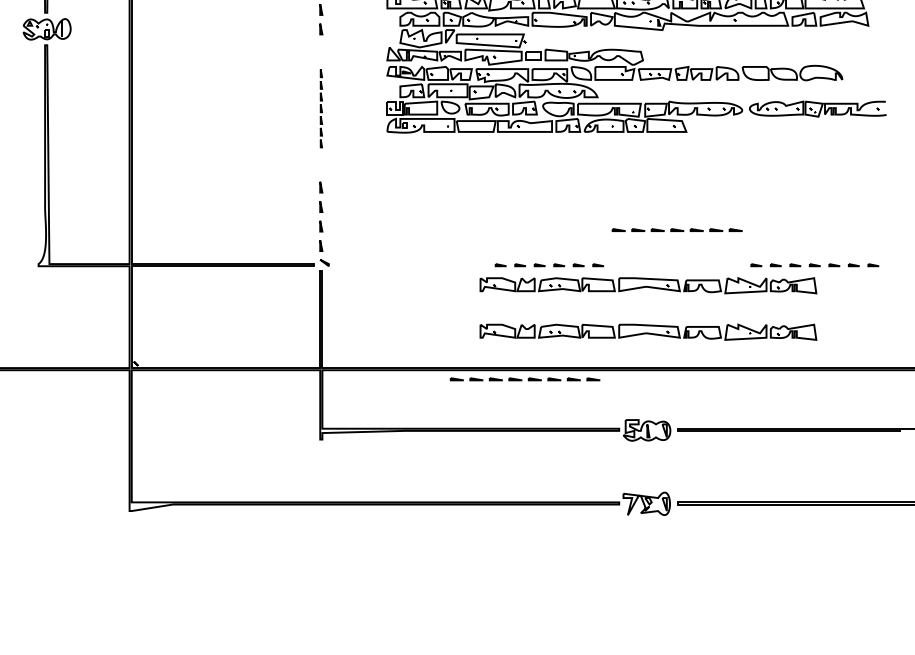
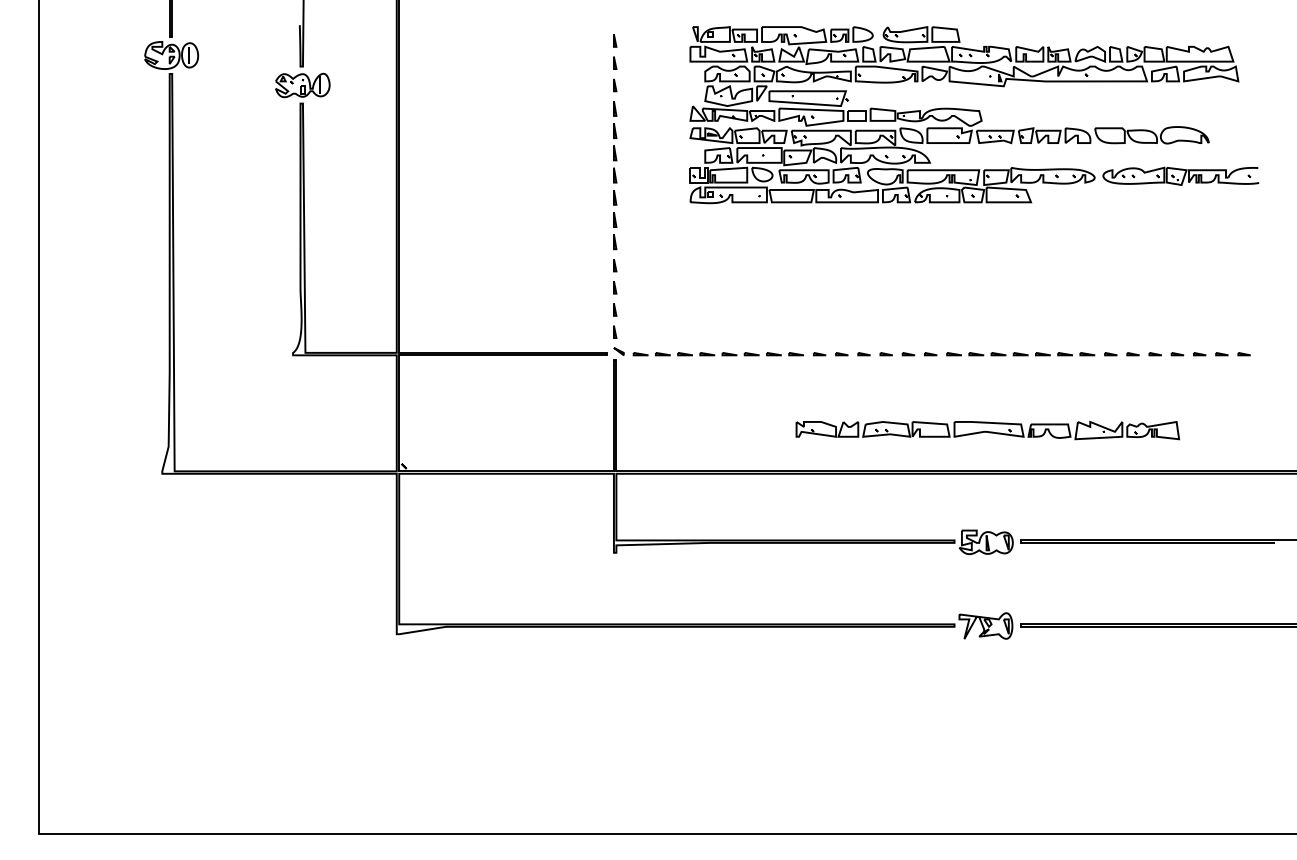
part: (321, 108) -> (615, 175), size x1.67
line: (677, 230) -> (1020, 354), moved
part: (648, 285) -> (987, 377), removed
line: (522, 379) -> (715, 354), moved

